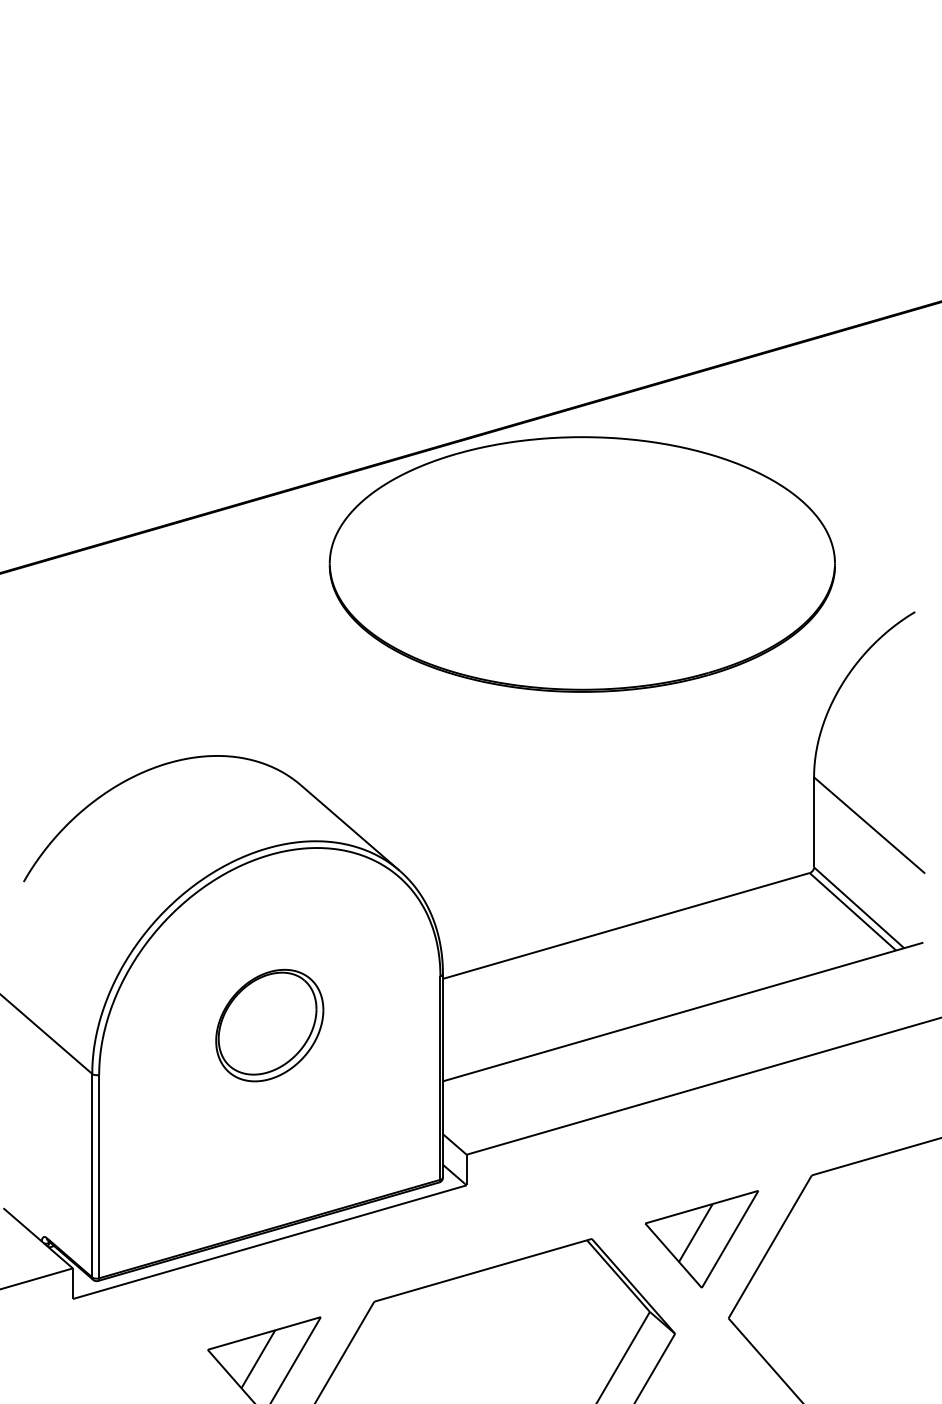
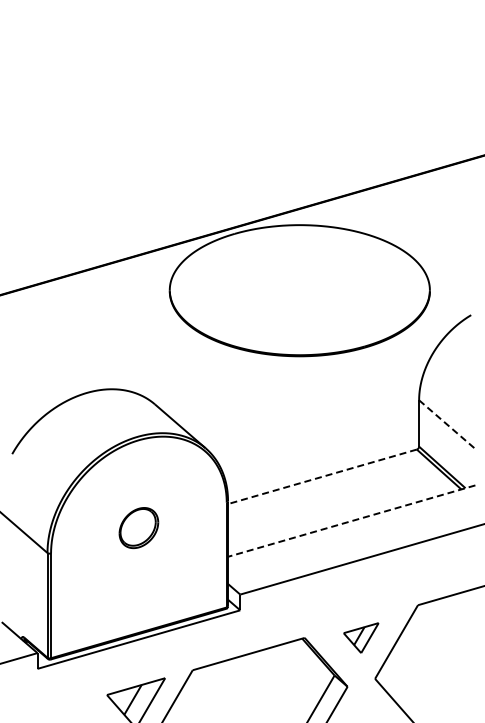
line: (869, 826) -> (447, 425), solid -> dashed
line: (624, 925) -> (321, 476), solid -> dashed
line: (682, 1012) -> (351, 521), solid -> dashed
part: (269, 1024) -> (138, 527), size x0.7
part: (700, 1238) -> (360, 637), size x0.6

